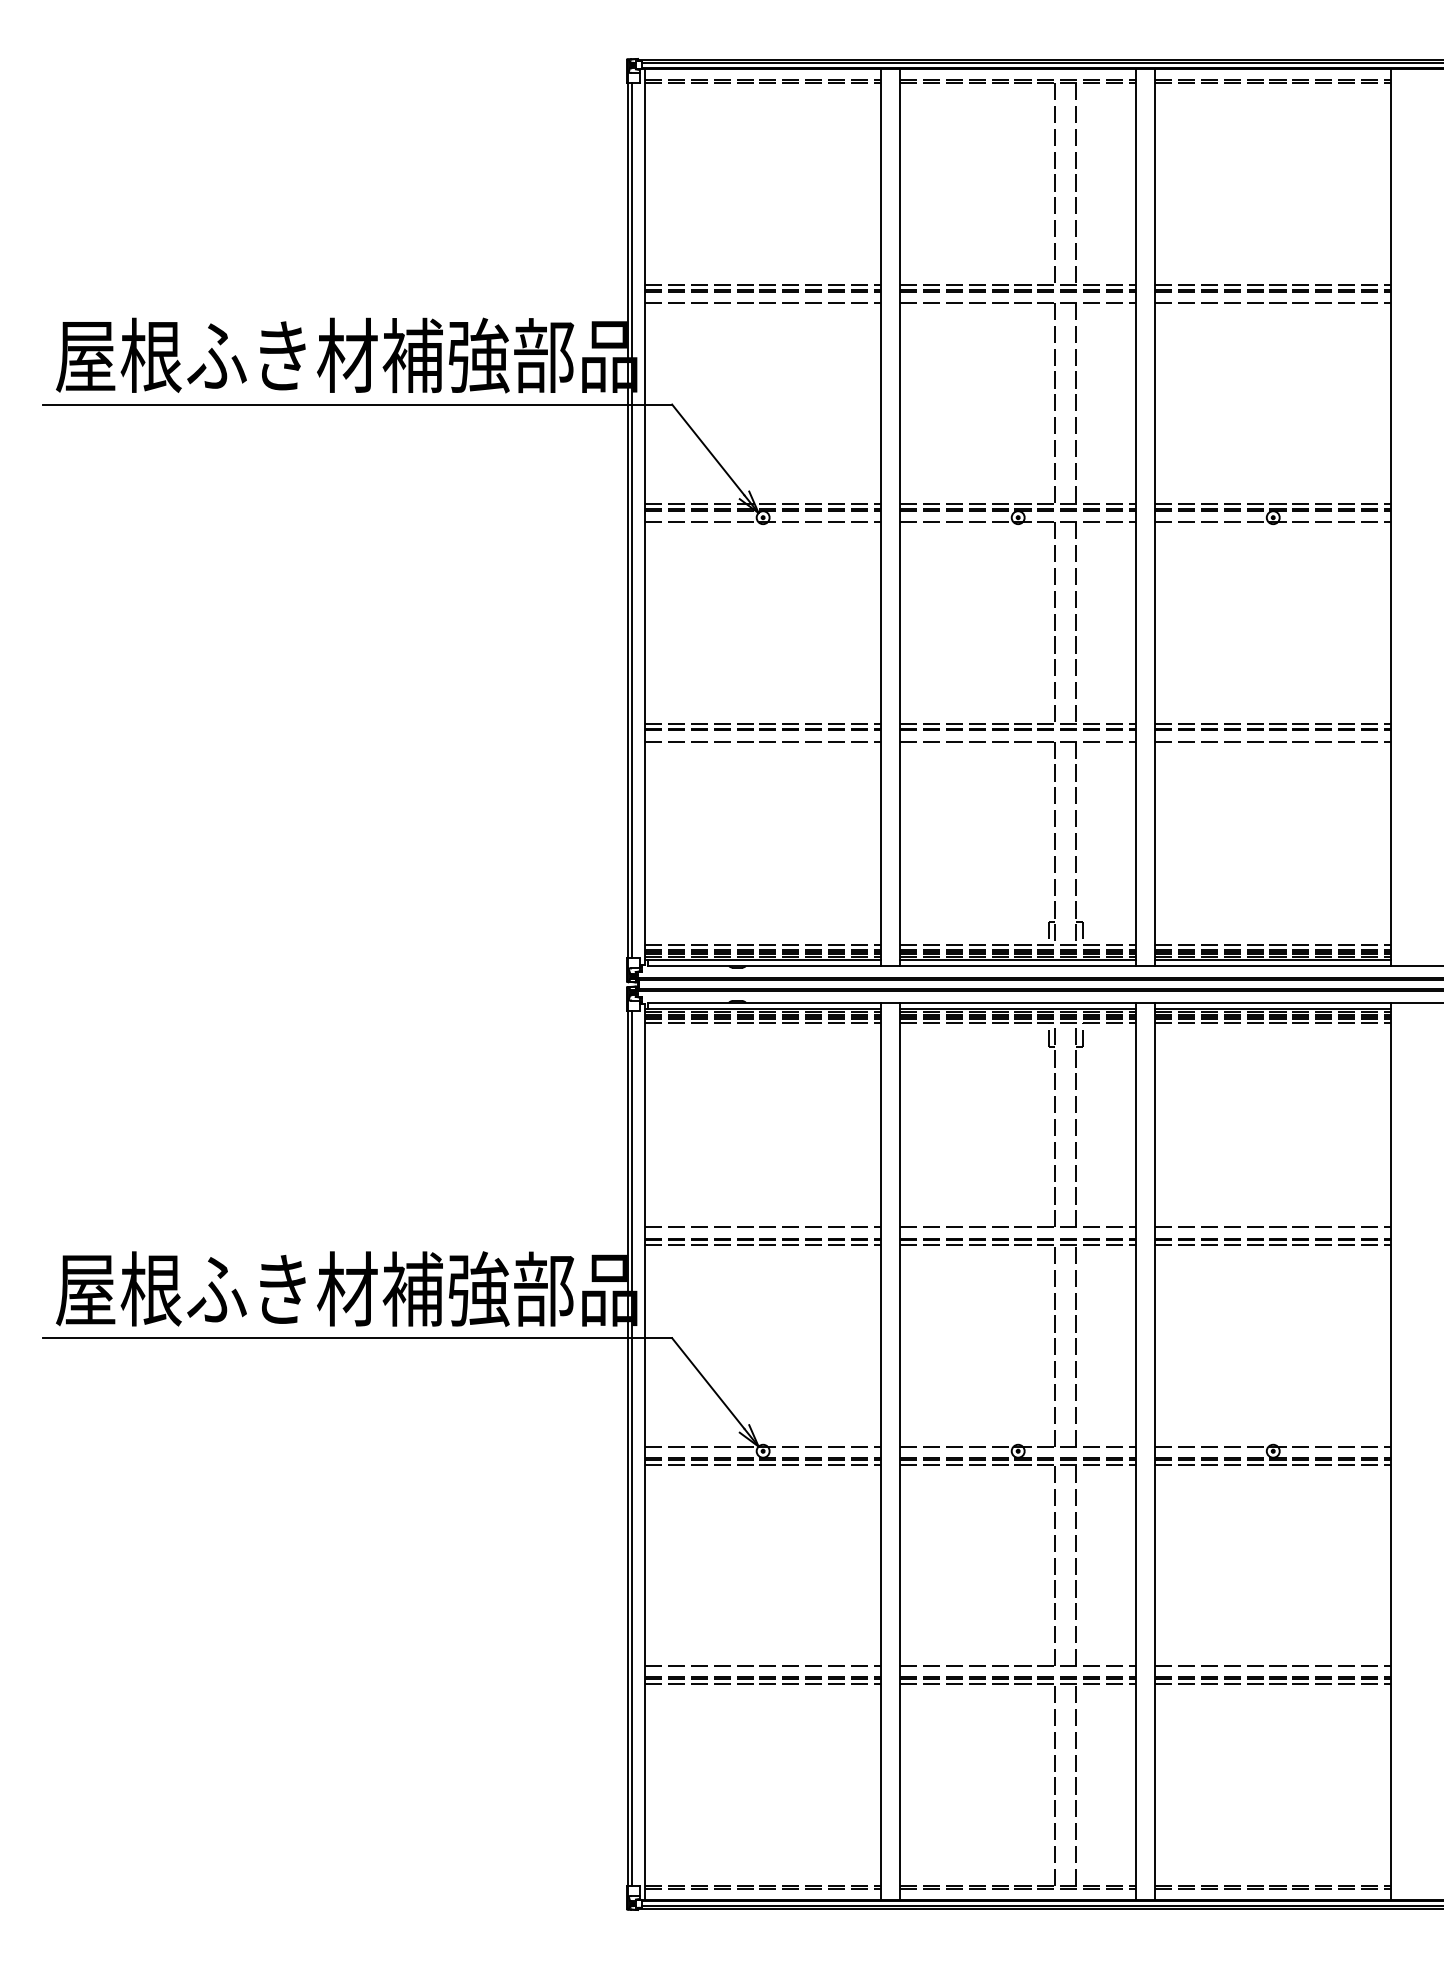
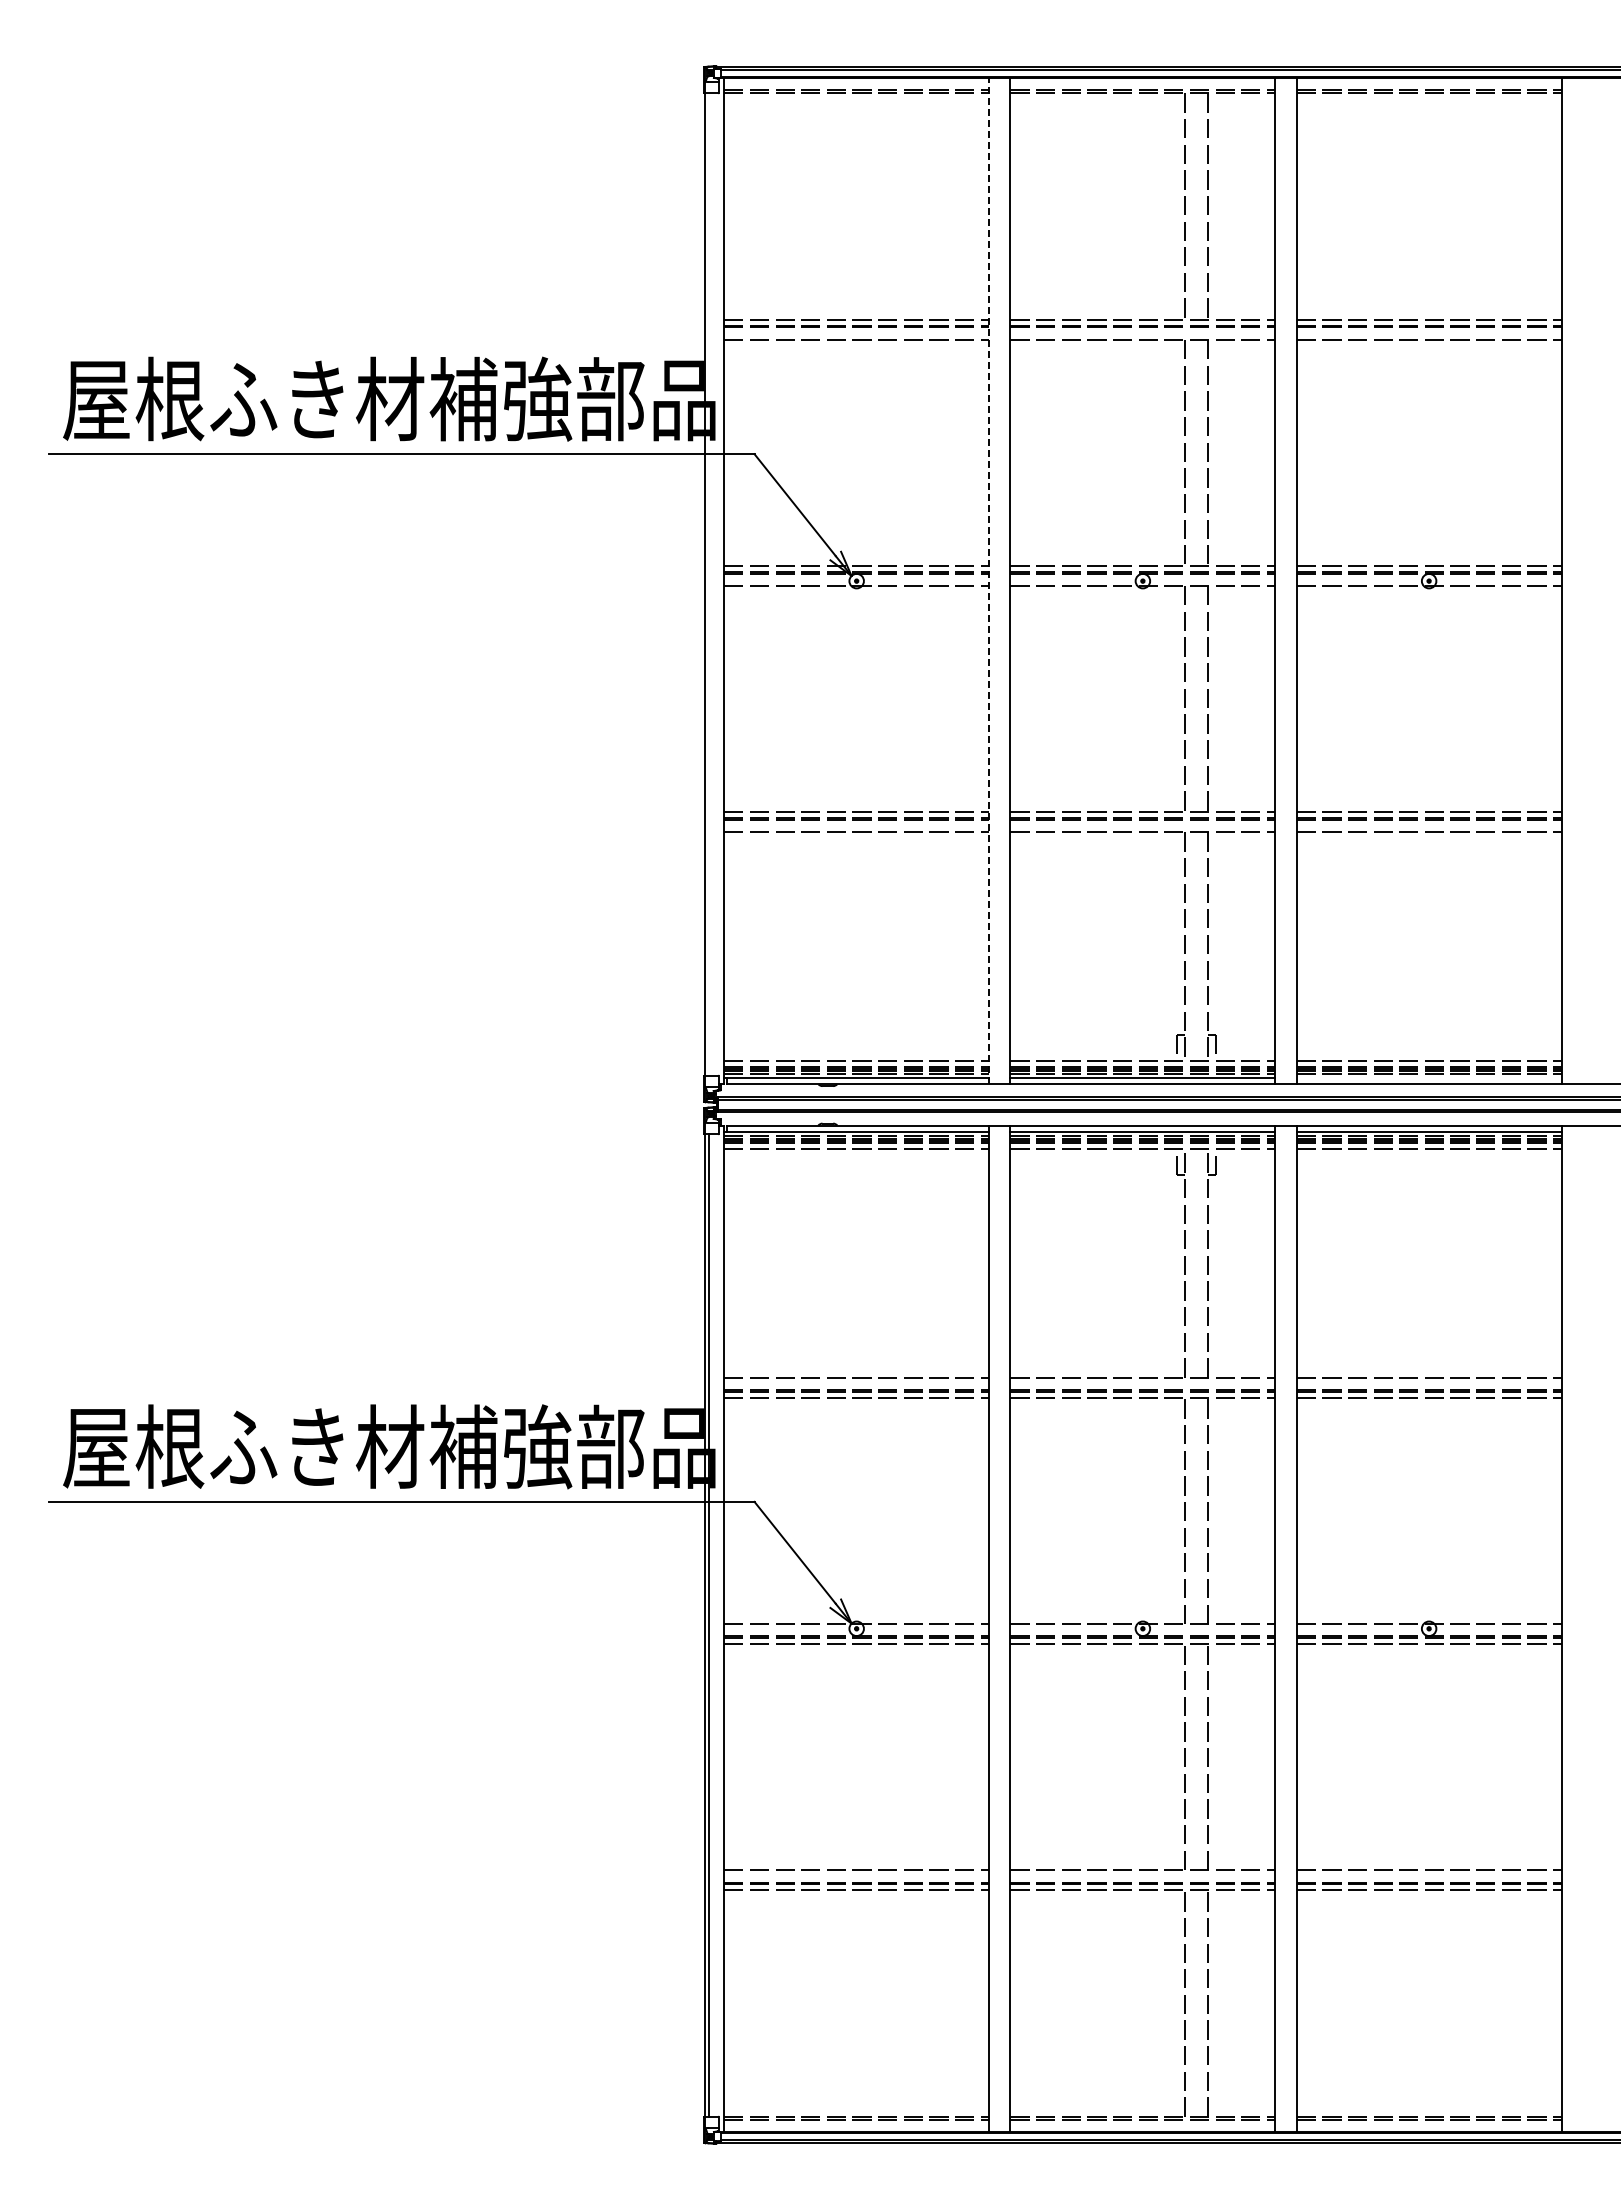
line: (881, 517) -> (989, 580), solid -> dashed
line: (631, 520) -> (709, 584), removed
line: (1272, 959) -> (1428, 1077), removed

